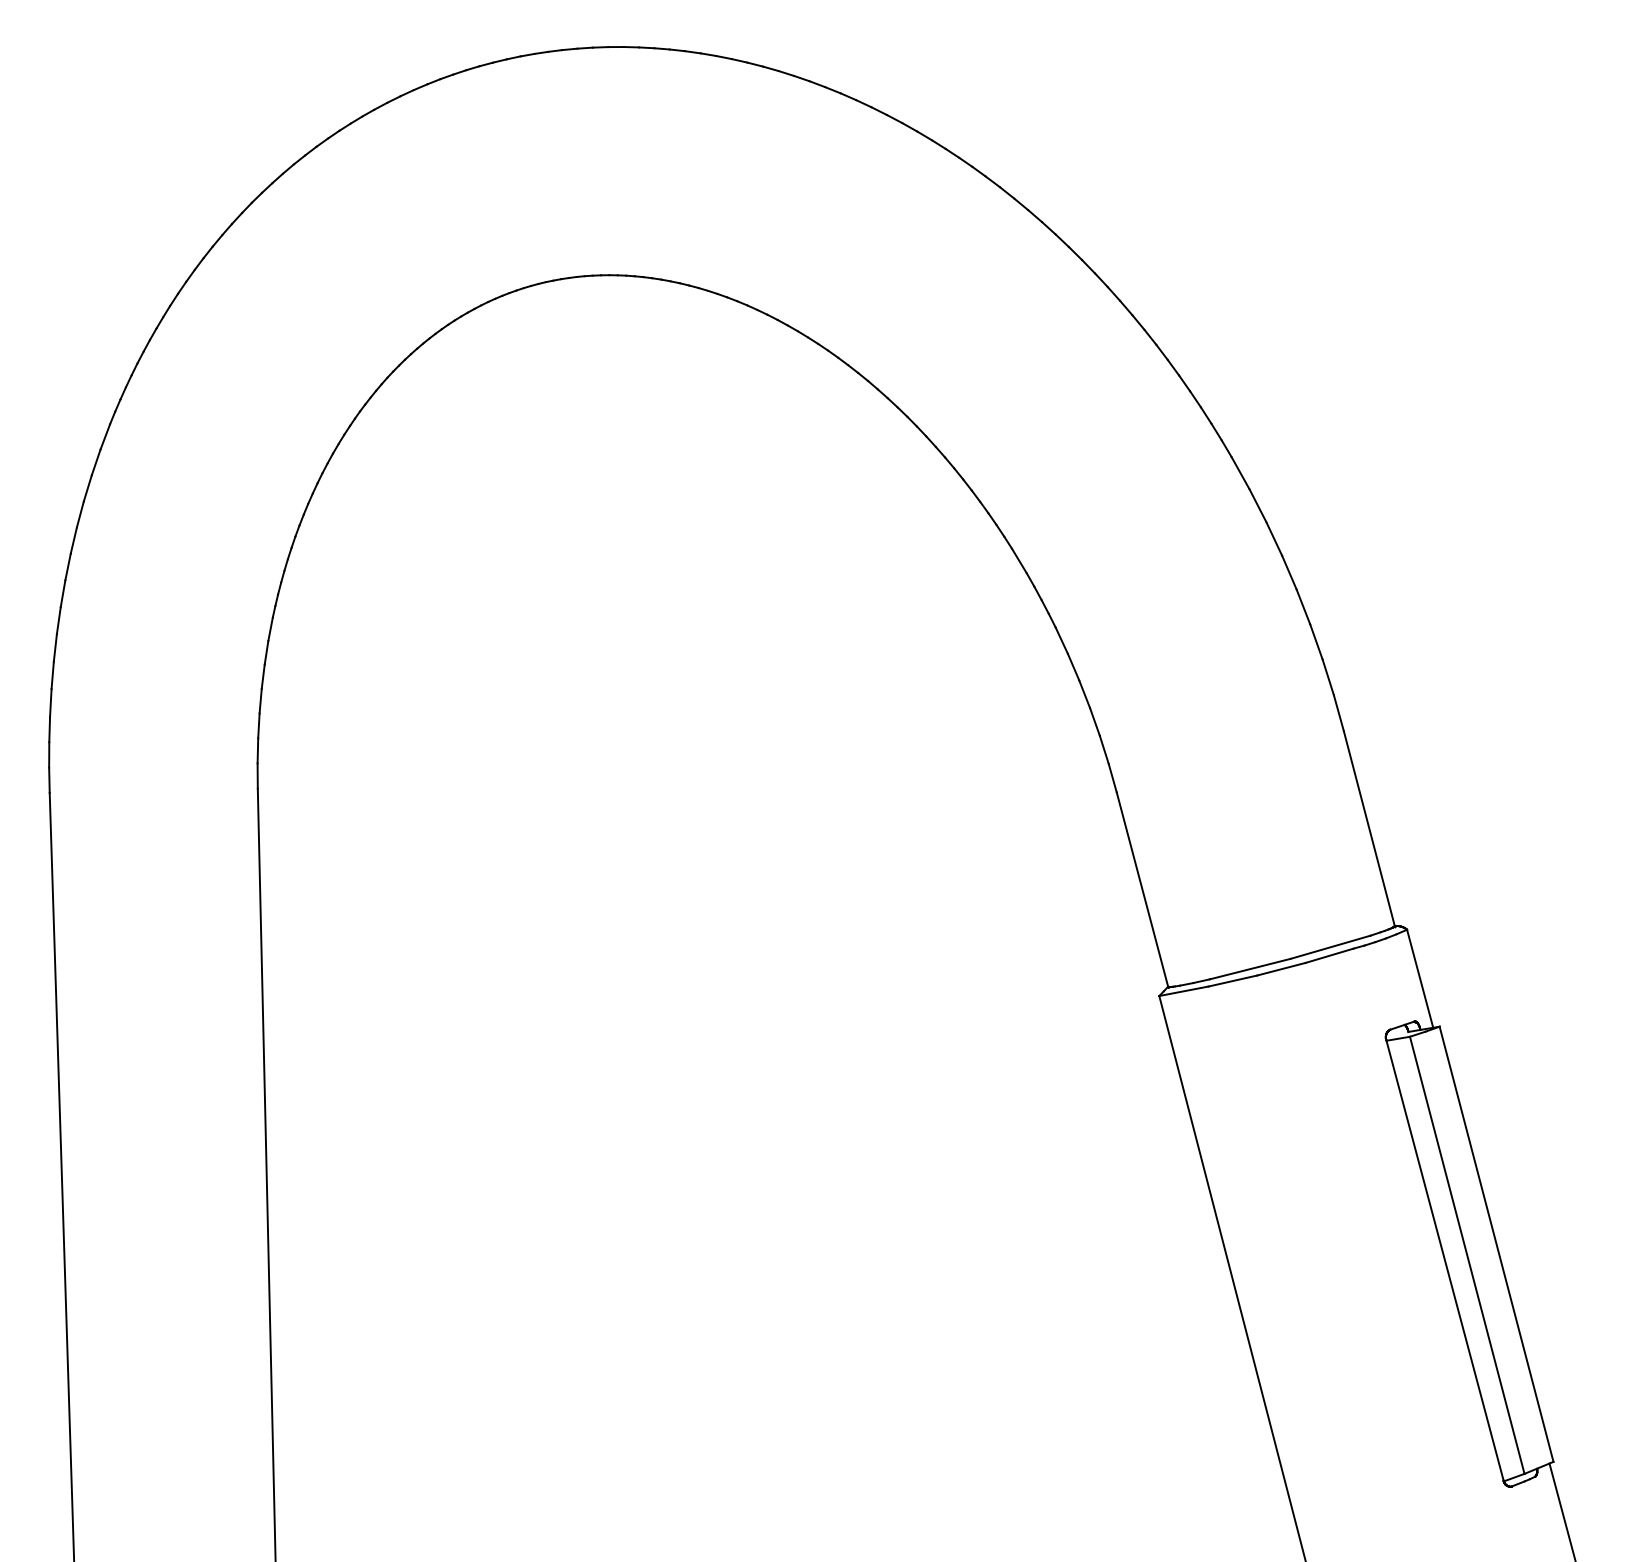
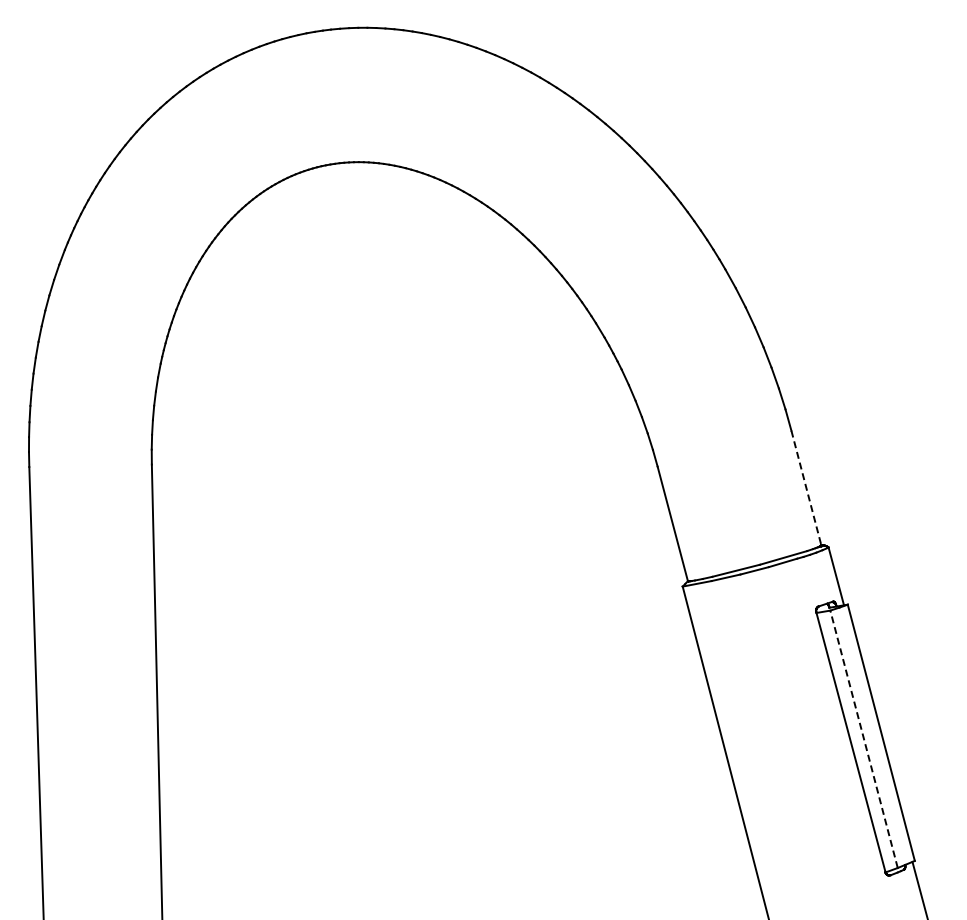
line: (1369, 829) -> (806, 488), solid -> dashed
line: (1466, 1253) -> (863, 738), solid -> dashed

